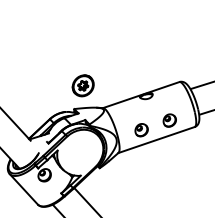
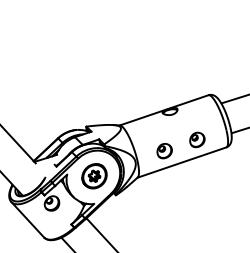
part: (82, 85) -> (93, 175), moved

